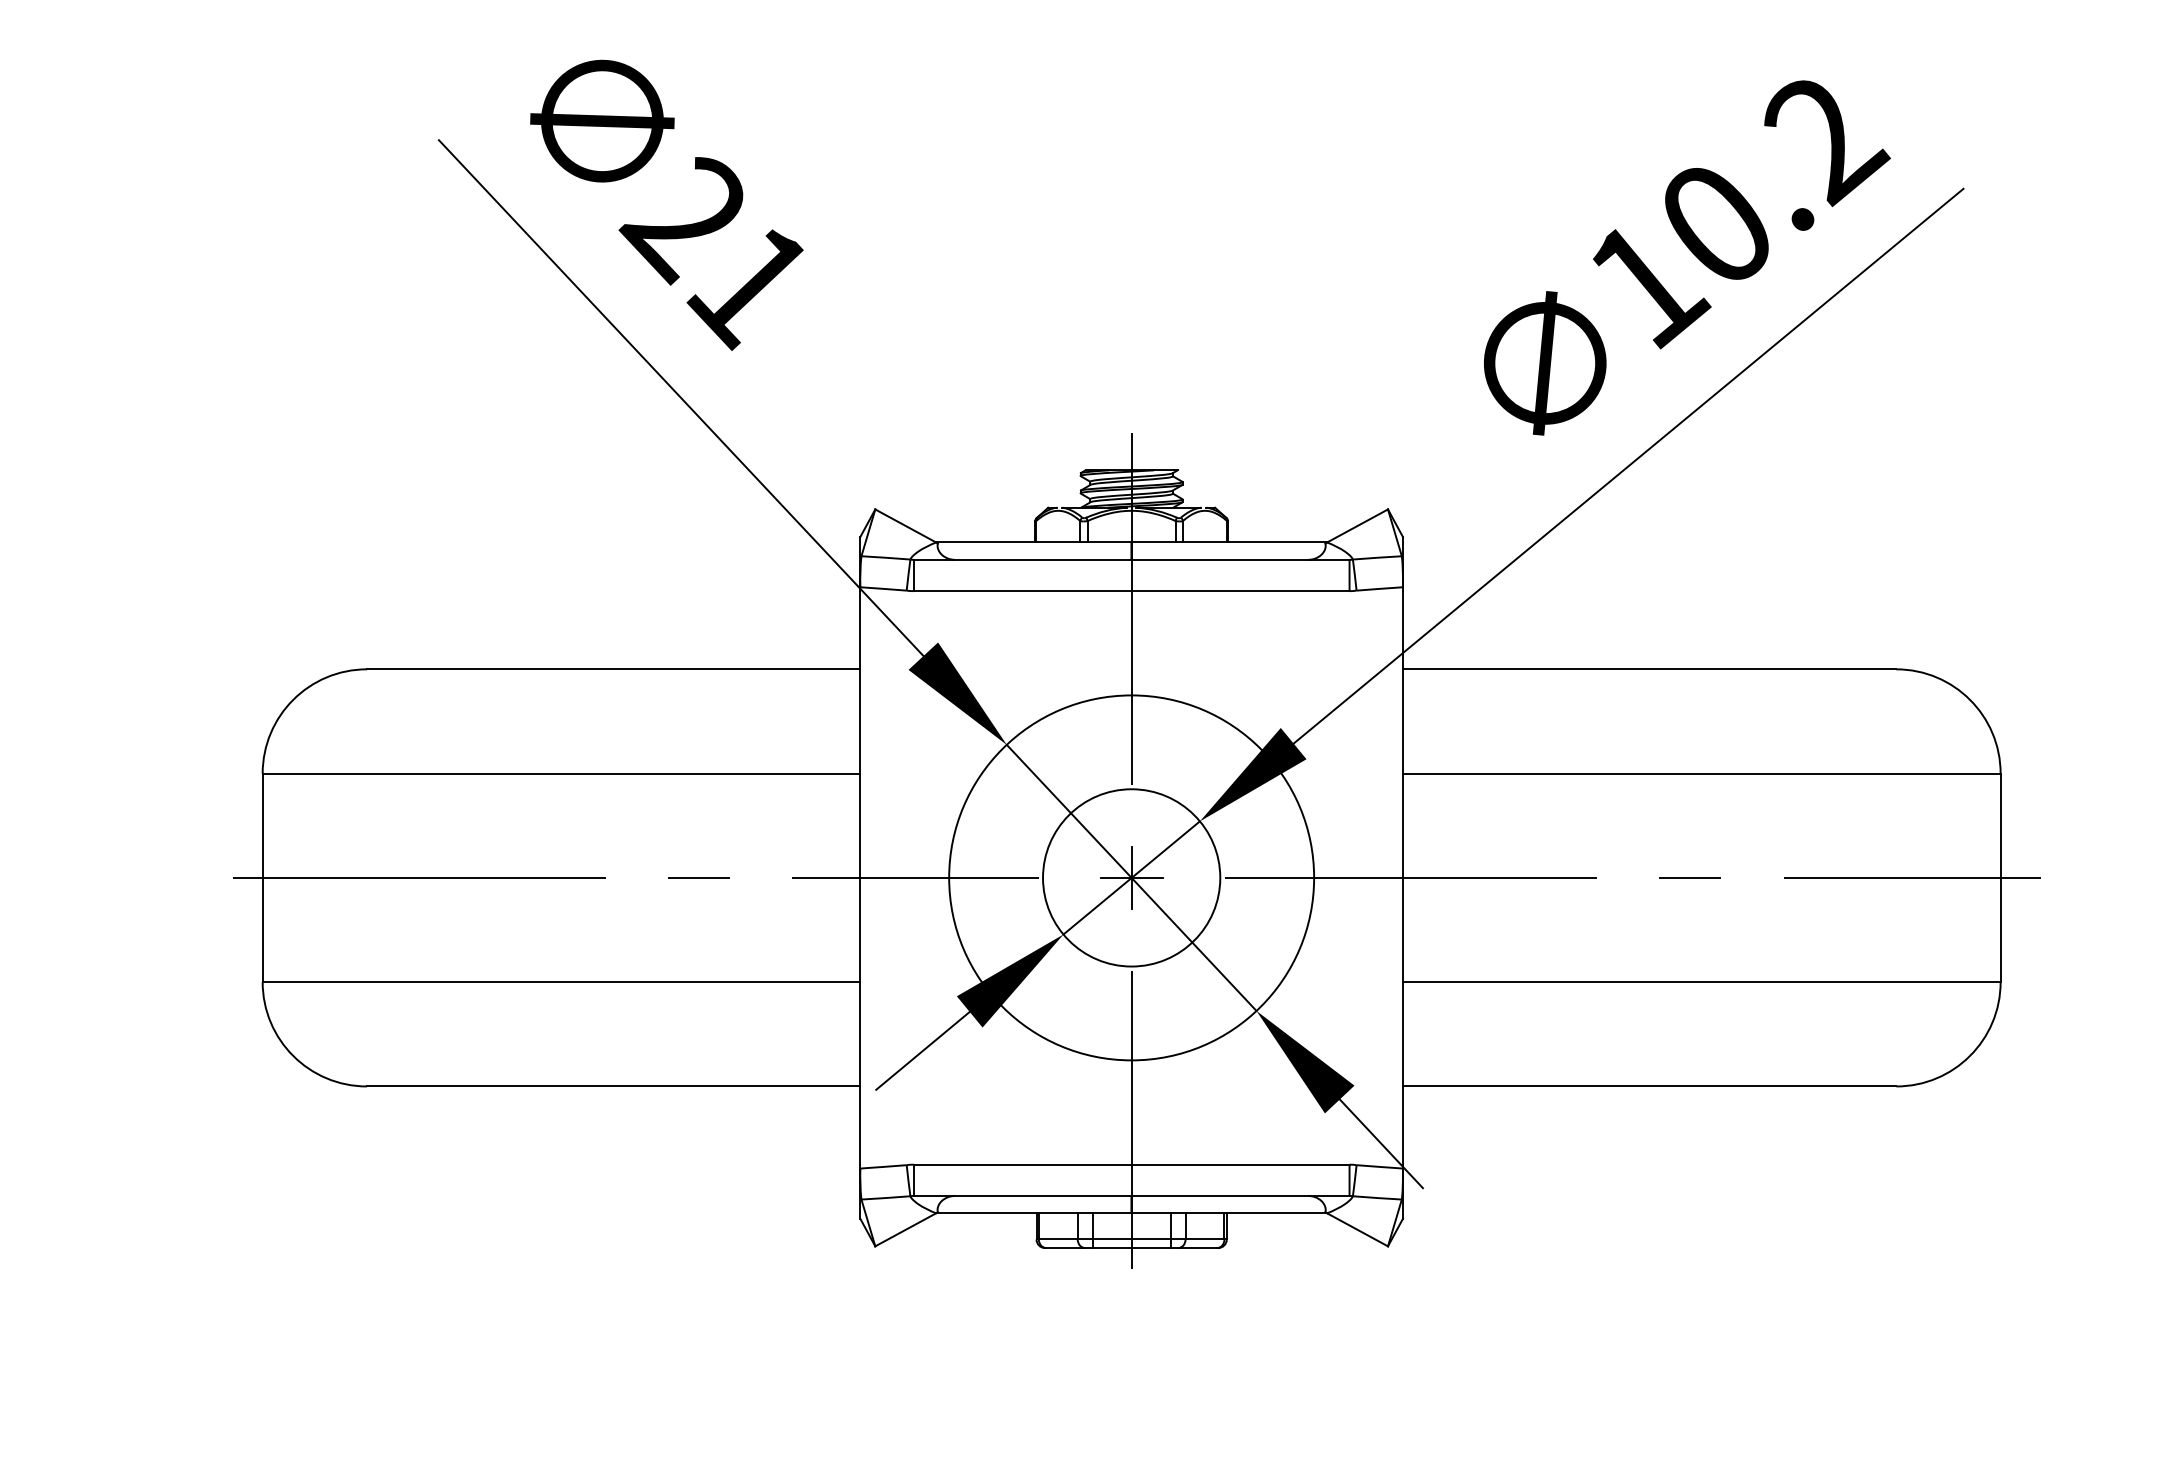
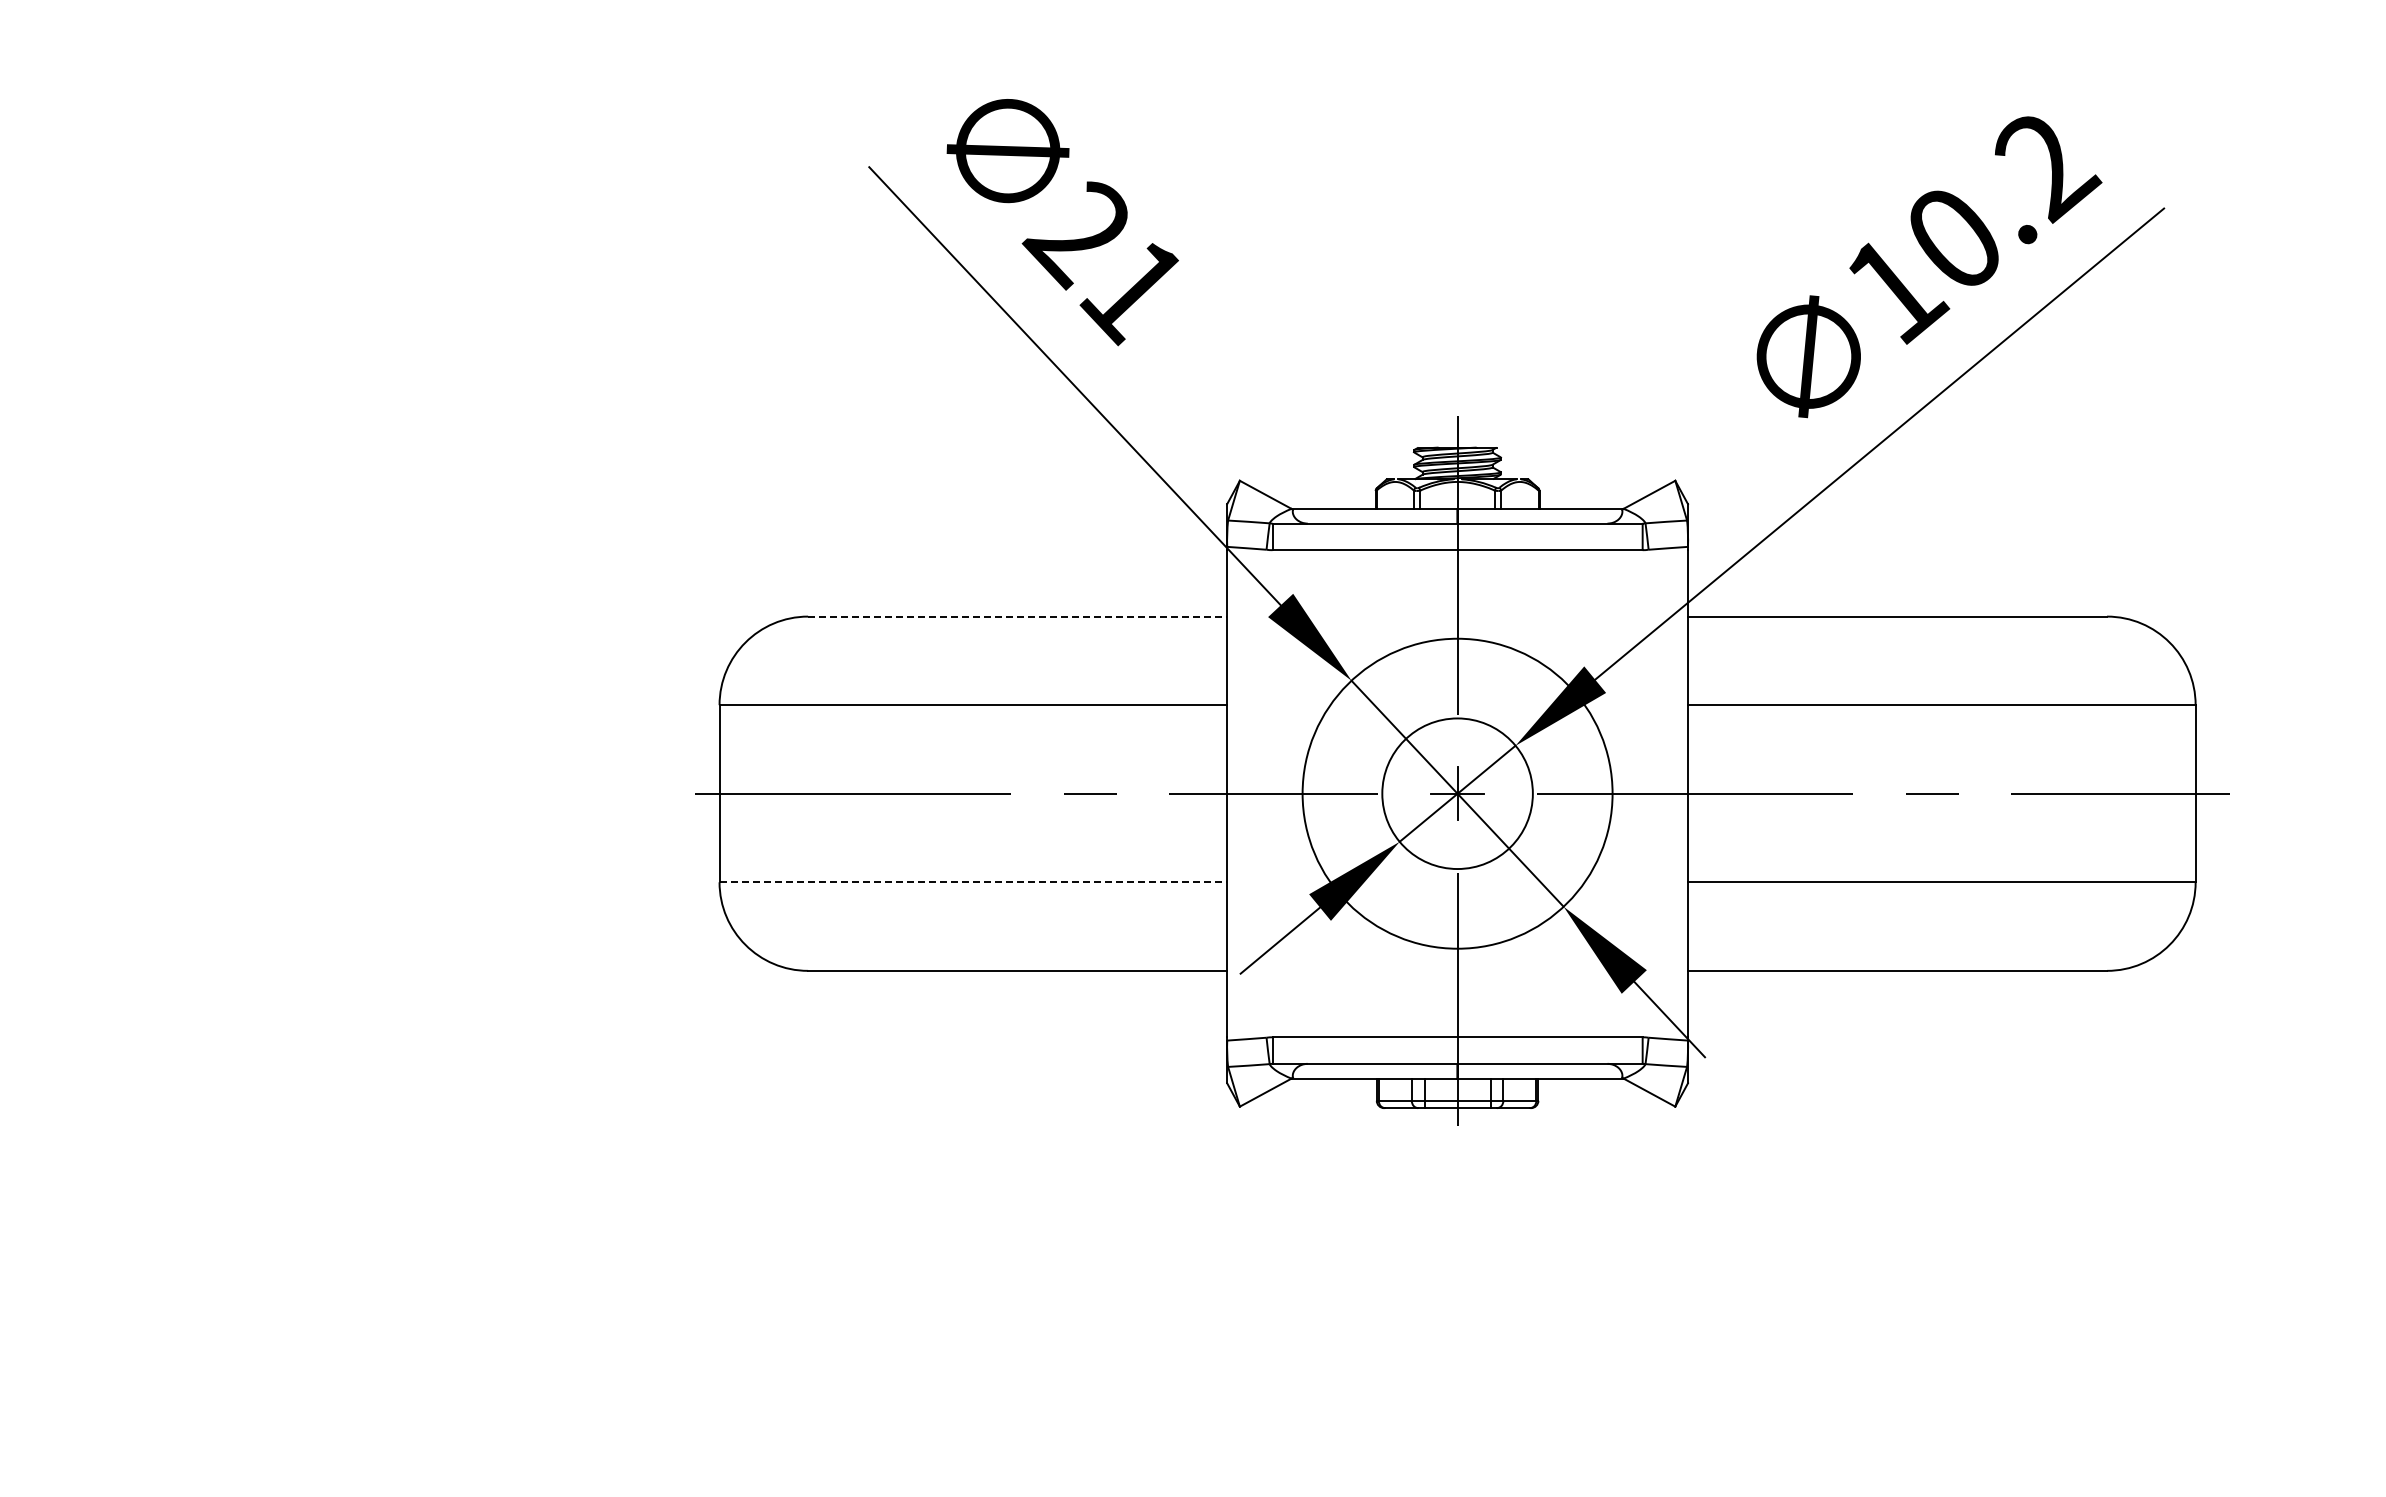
line: (613, 669) -> (1017, 616), solid -> dashed
line: (561, 982) -> (973, 882), solid -> dashed

